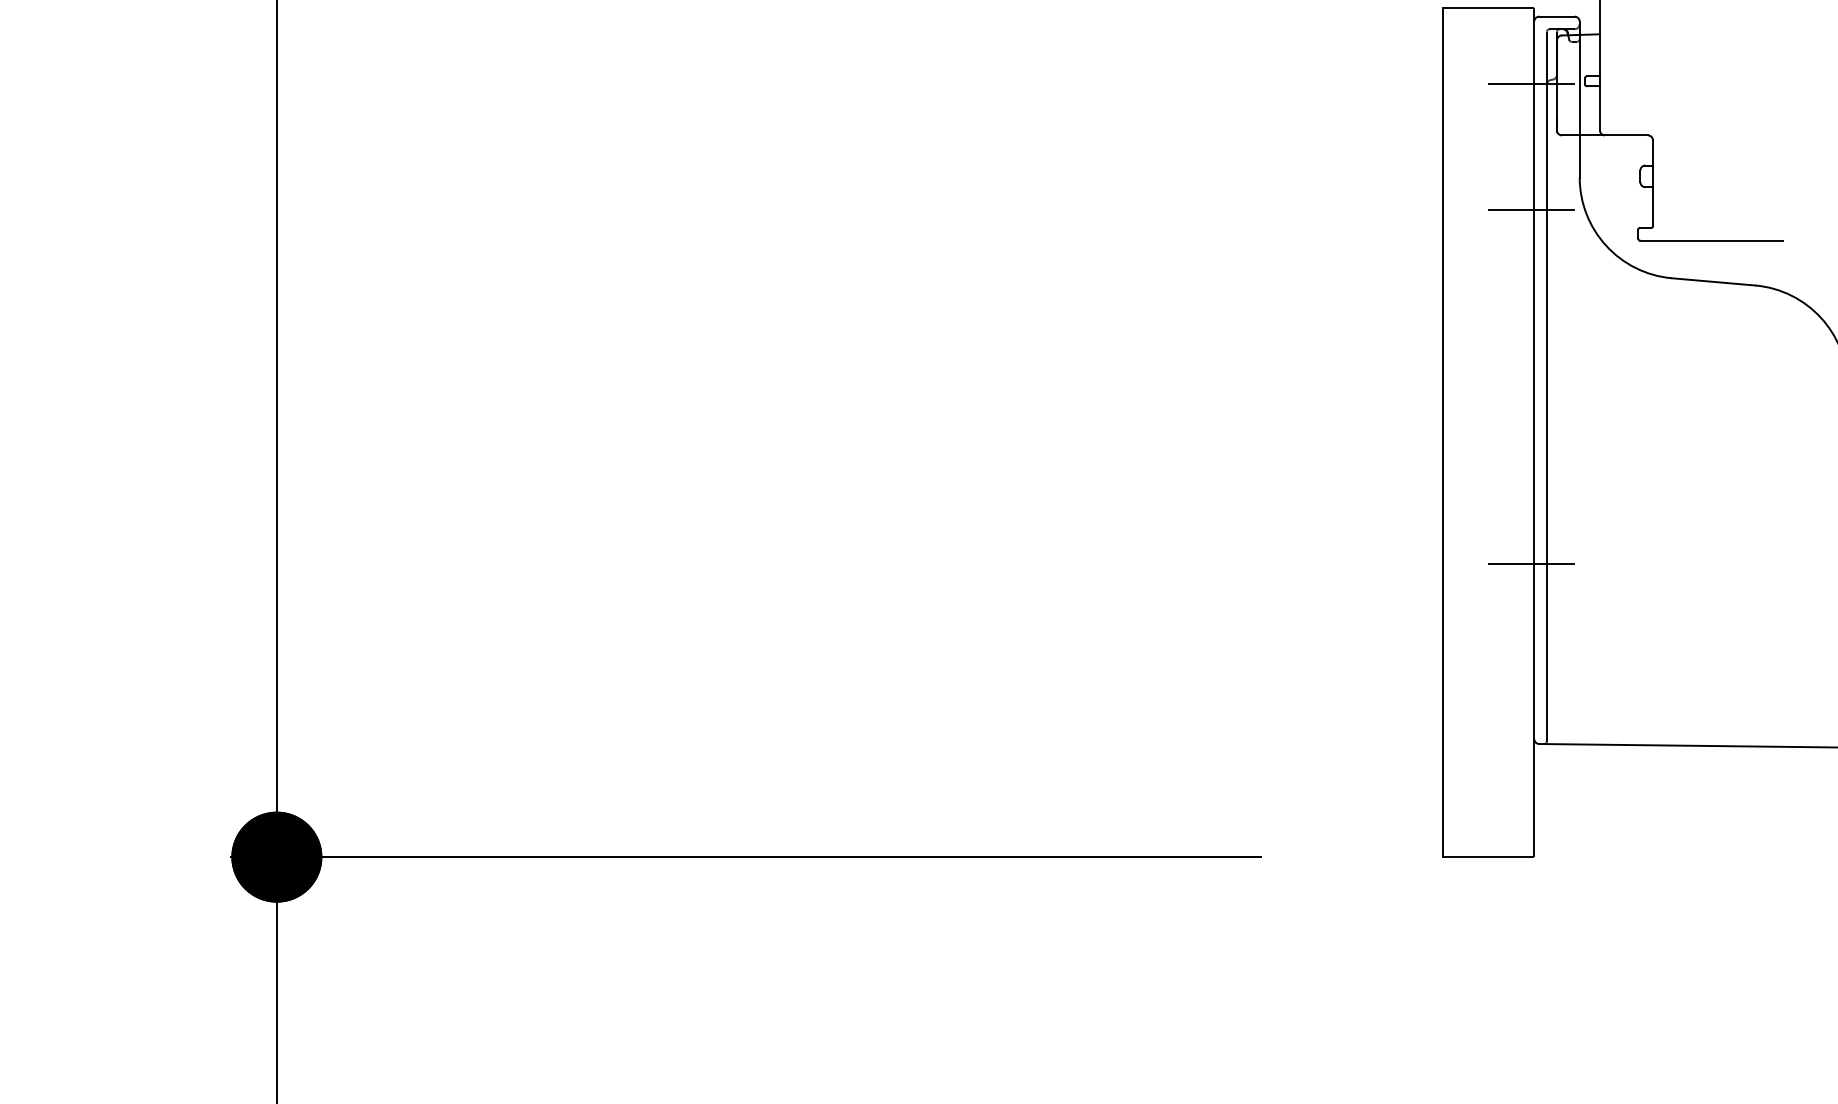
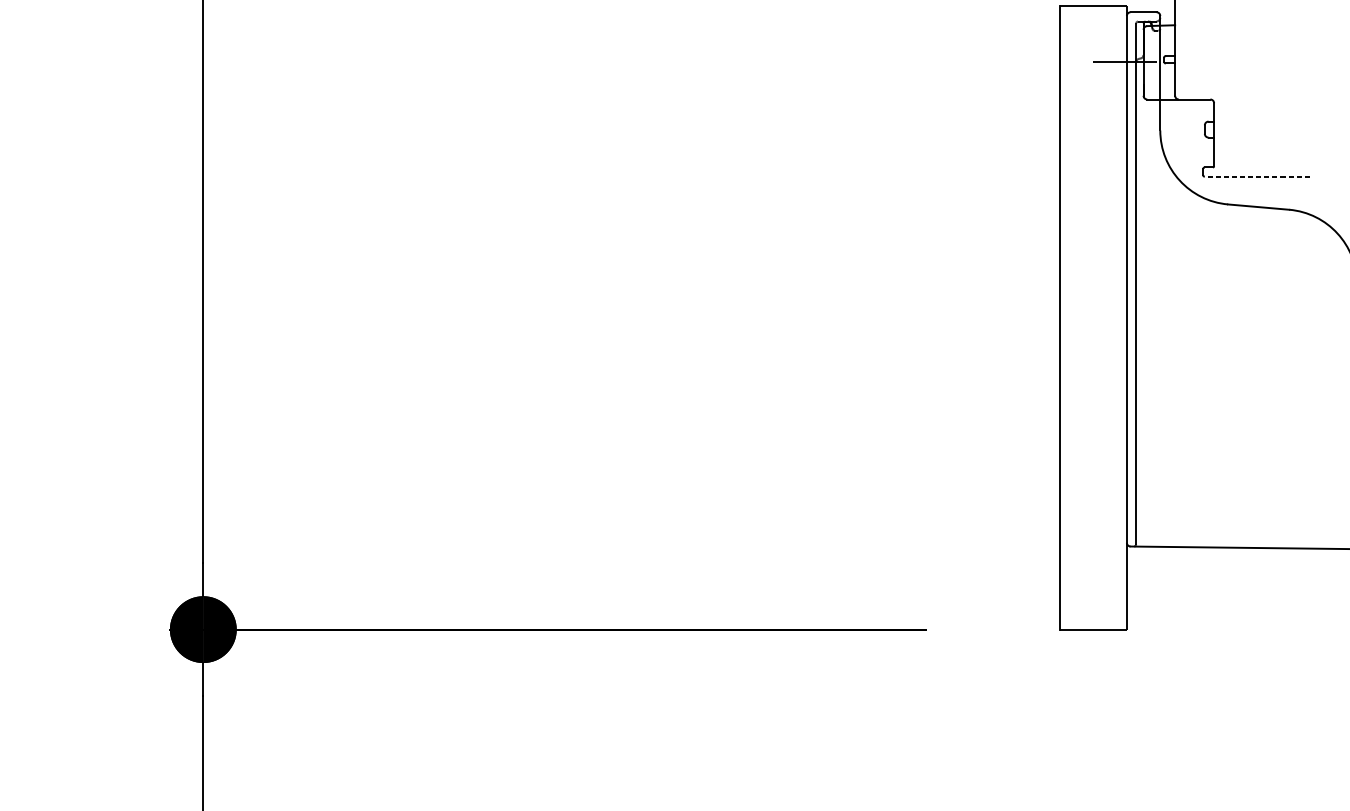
line: (1530, 210) -> (1124, 154), removed
line: (1711, 240) -> (1257, 176), solid -> dashed
line: (1530, 564) -> (1124, 414), removed

